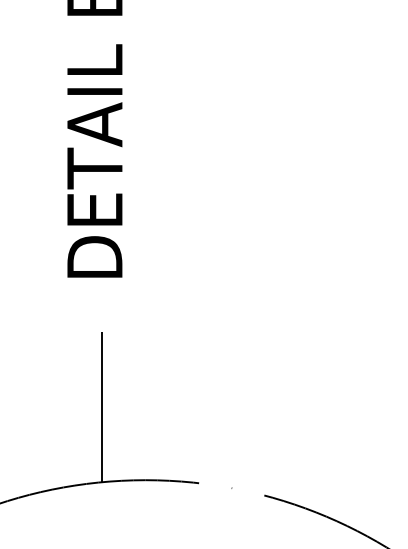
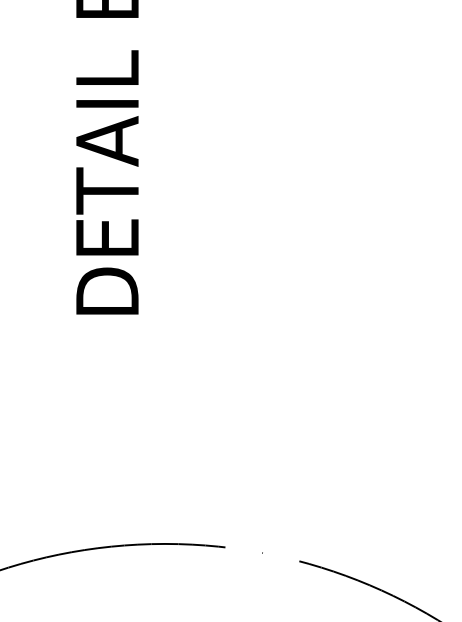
line: (102, 407) -> (115, 461), removed

